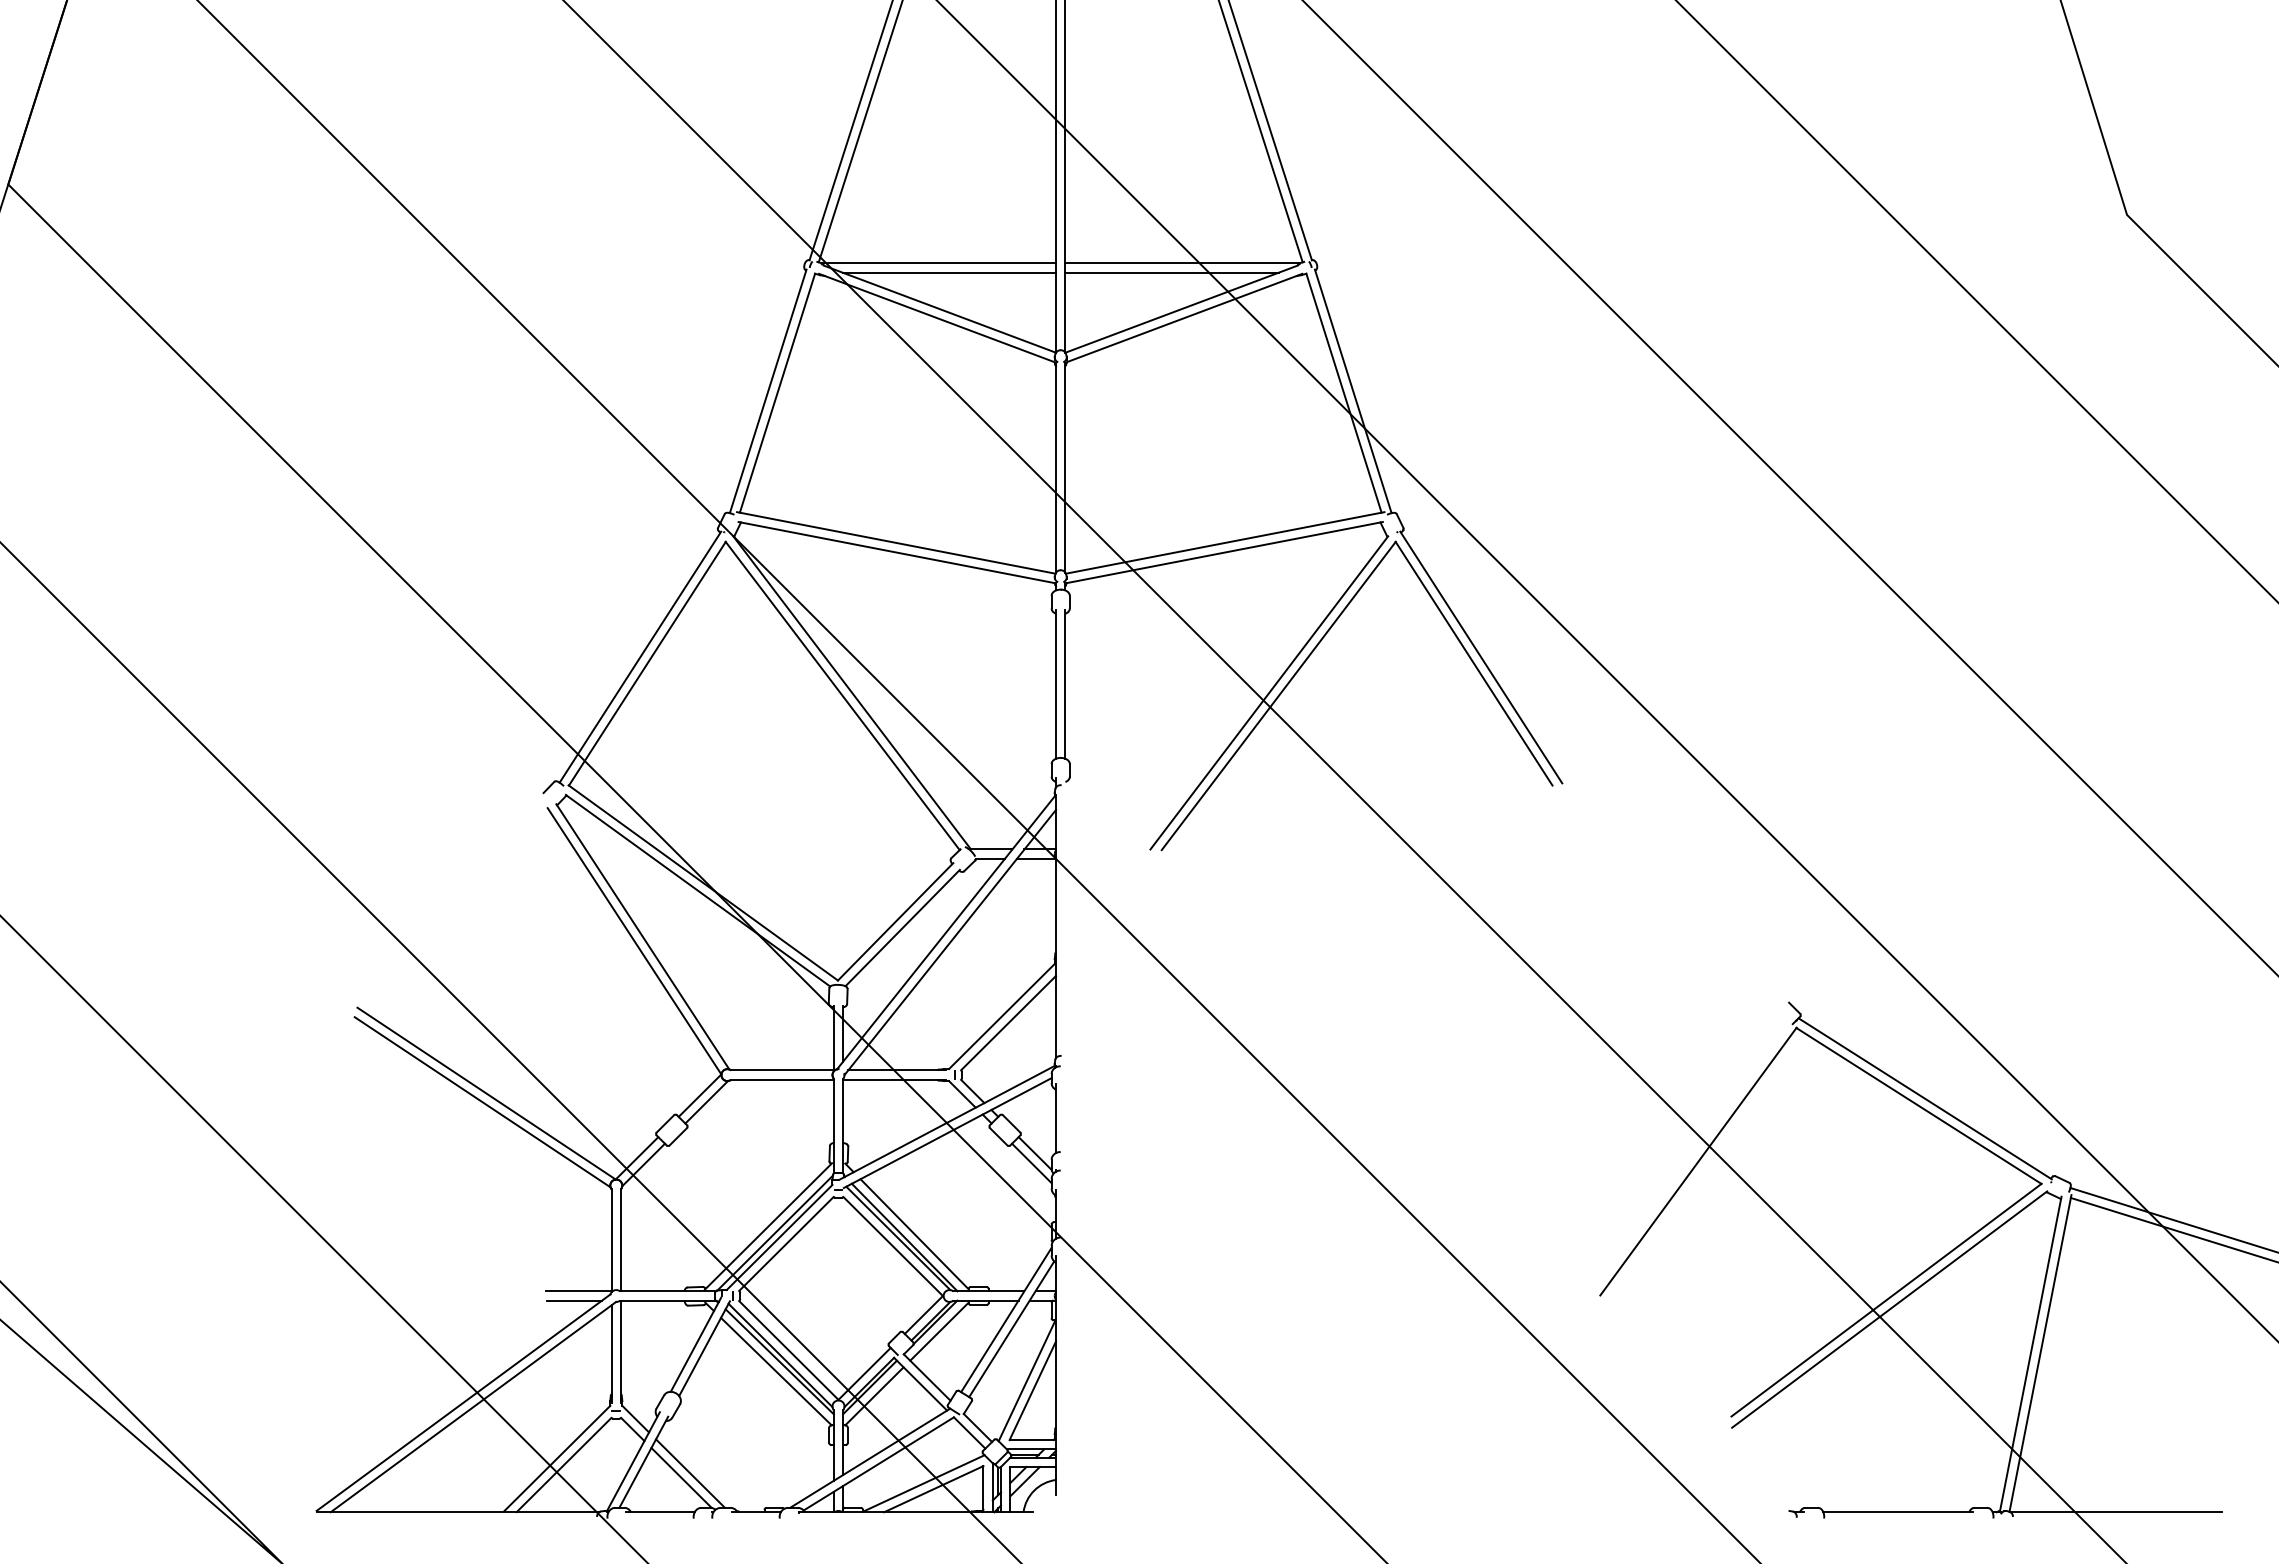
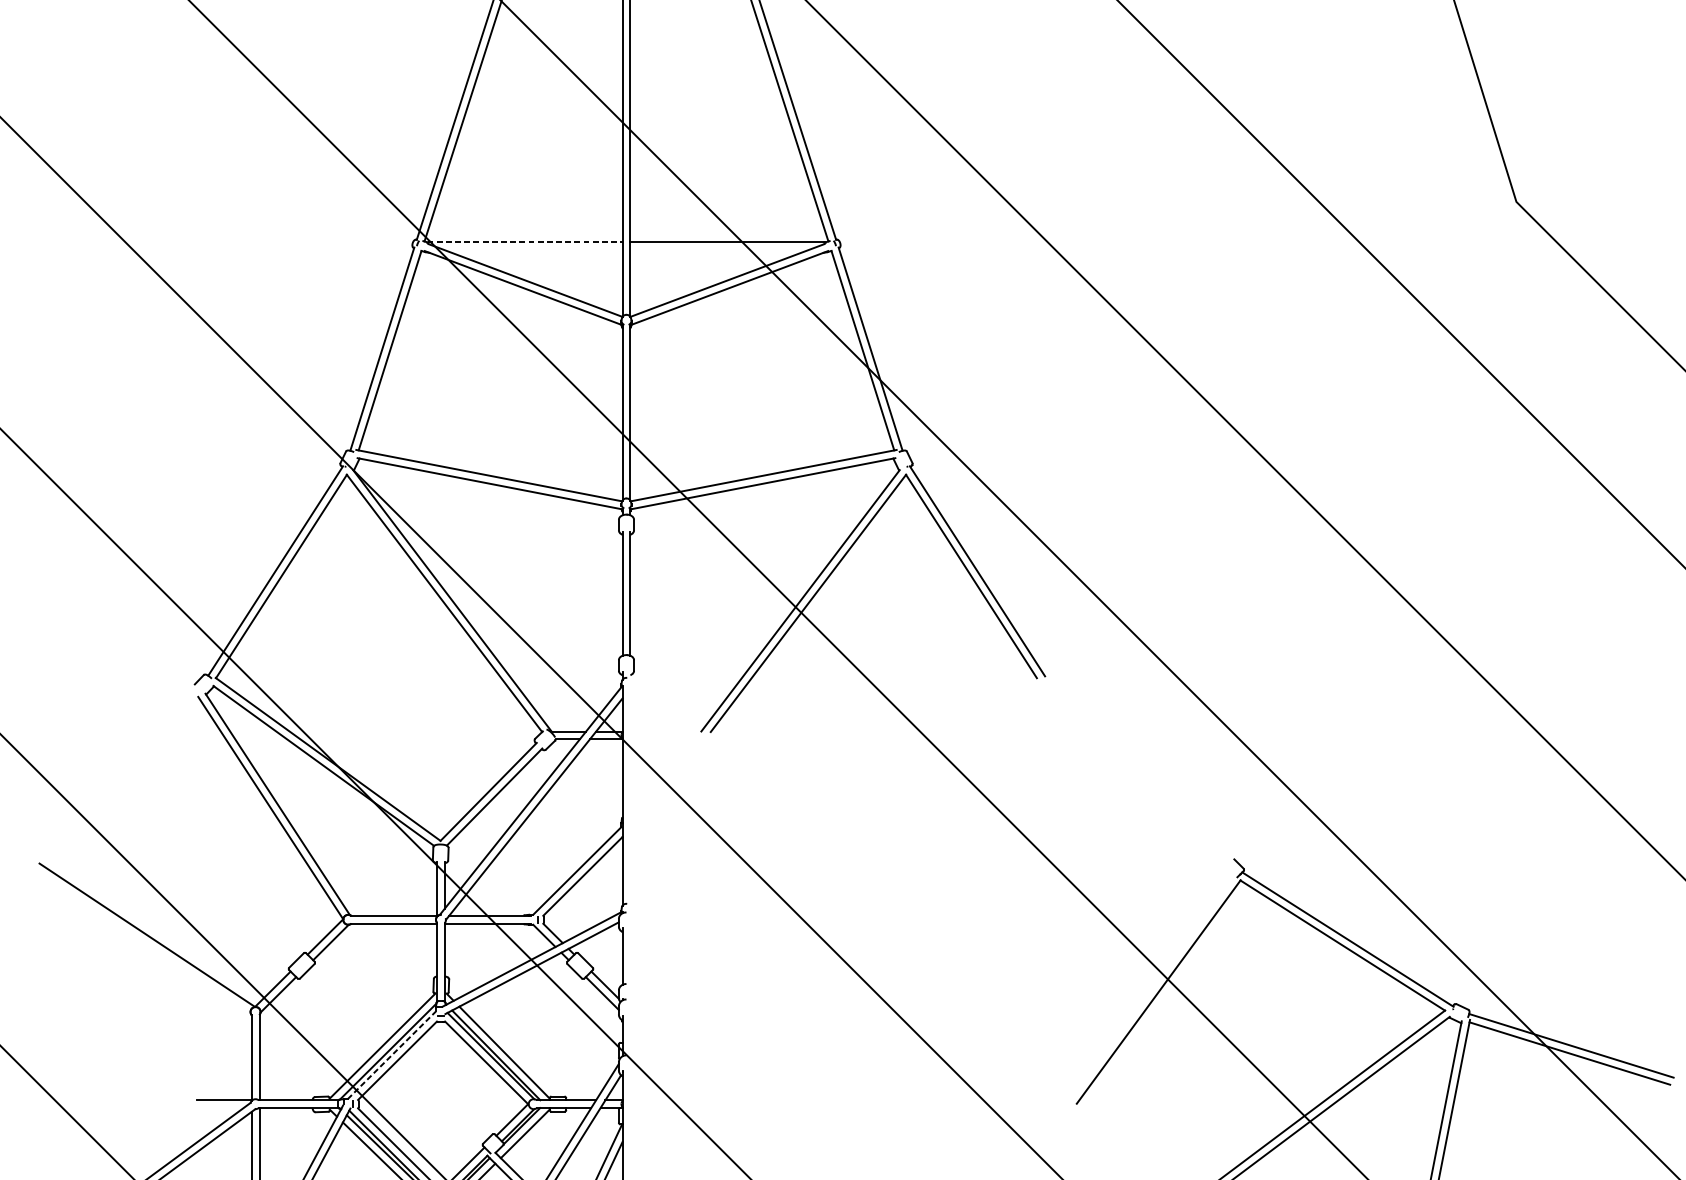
line: (939, 263) -> (525, 242), solid -> dashed
line: (949, 272) -> (533, 249), removed
line: (1171, 272) -> (718, 249), removed
line: (482, 1102) -> (143, 942), removed
line: (779, 1237) -> (391, 1055), solid -> dashed
line: (574, 1300) -> (220, 1107), removed

